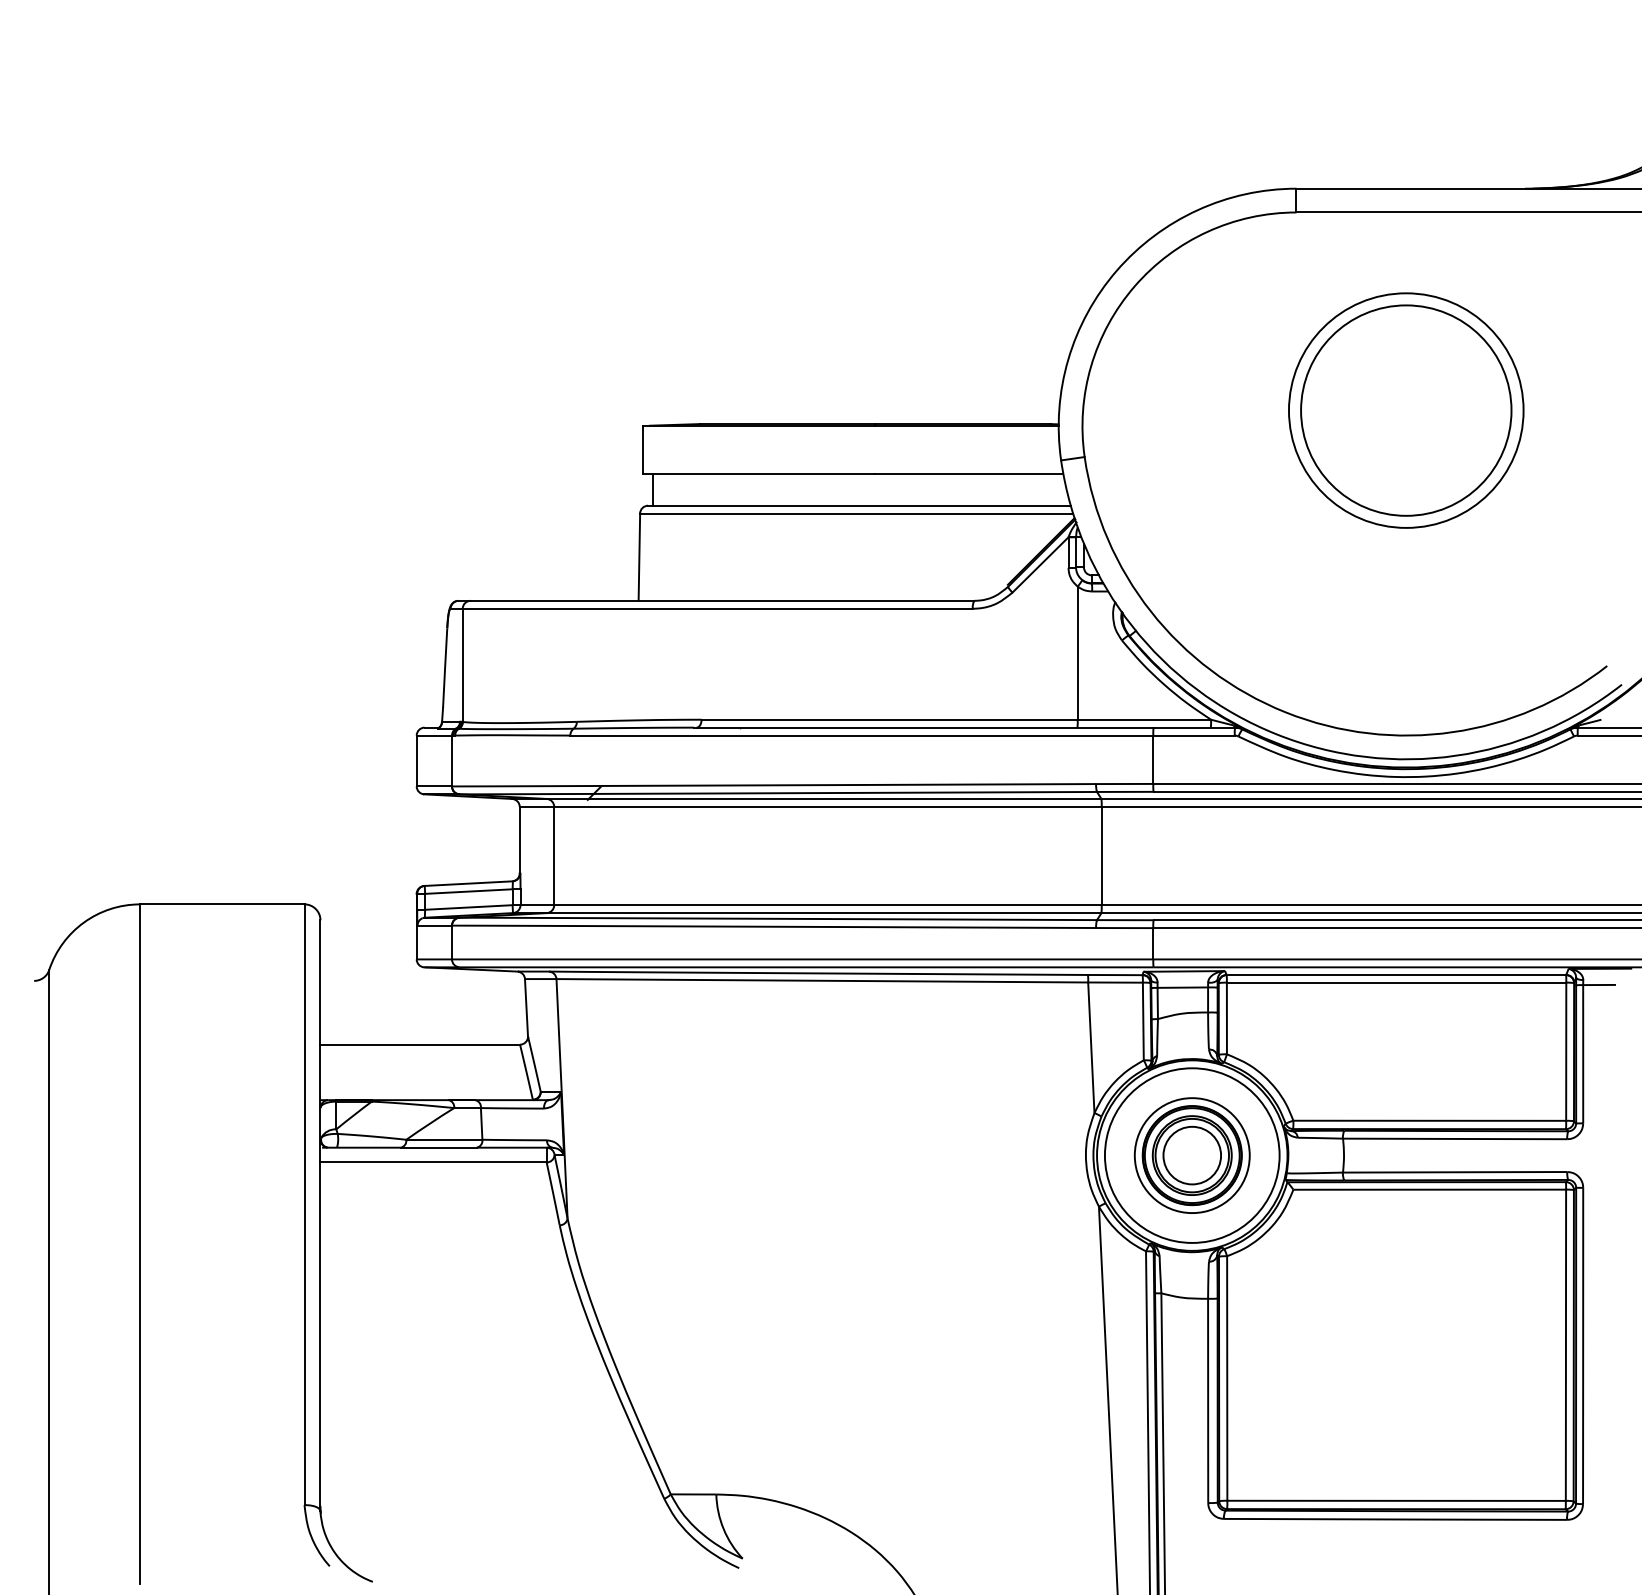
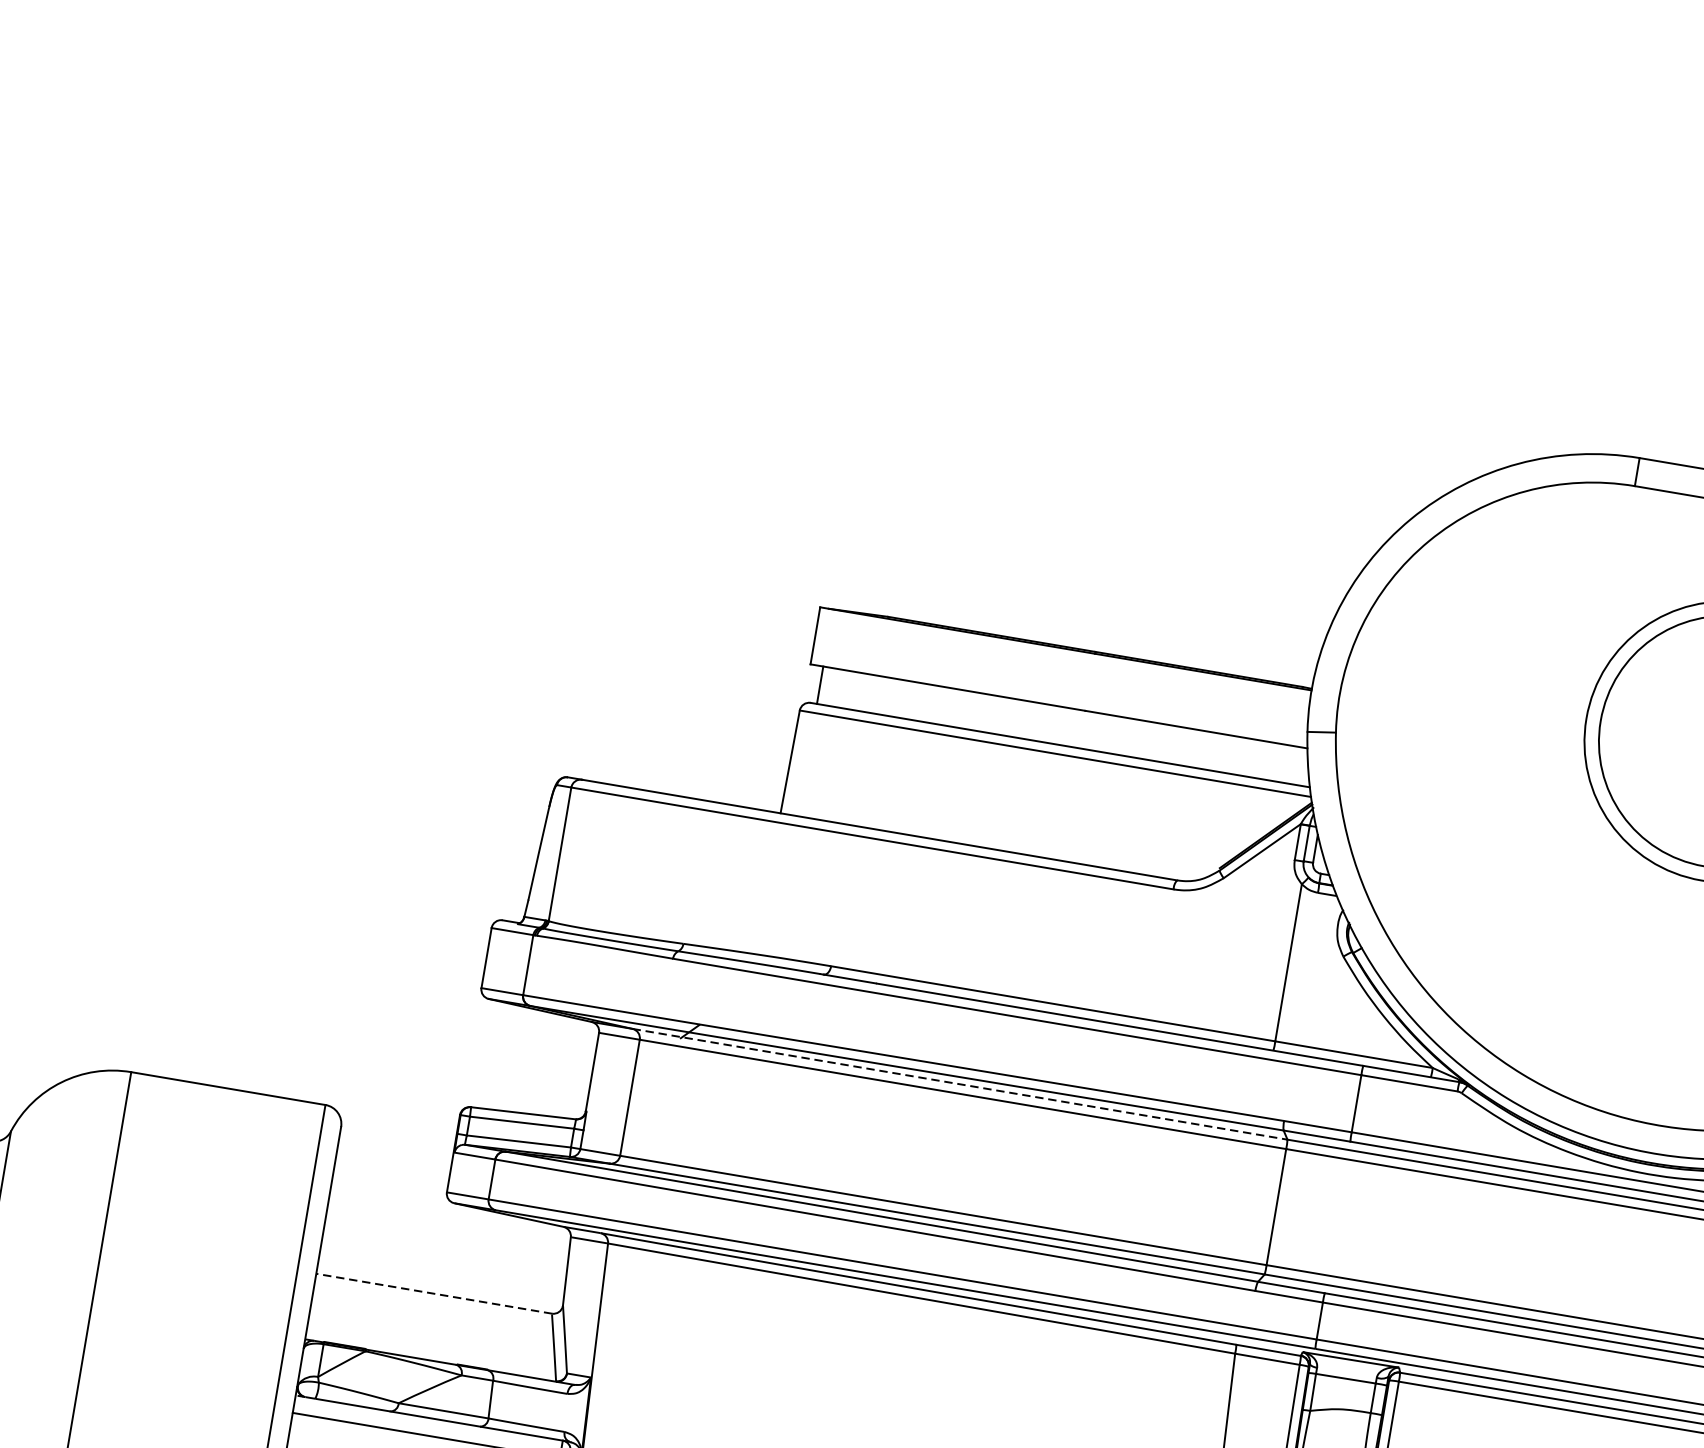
line: (824, 798) -> (960, 1083), solid -> dashed
line: (420, 1044) -> (434, 1293), solid -> dashed

